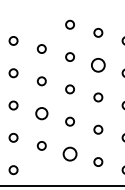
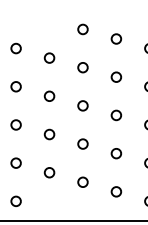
circle: (98, 64) -> (116, 76), size x0.62
circle: (41, 113) -> (49, 134), size x0.71
circle: (69, 153) -> (82, 181), size x0.62

